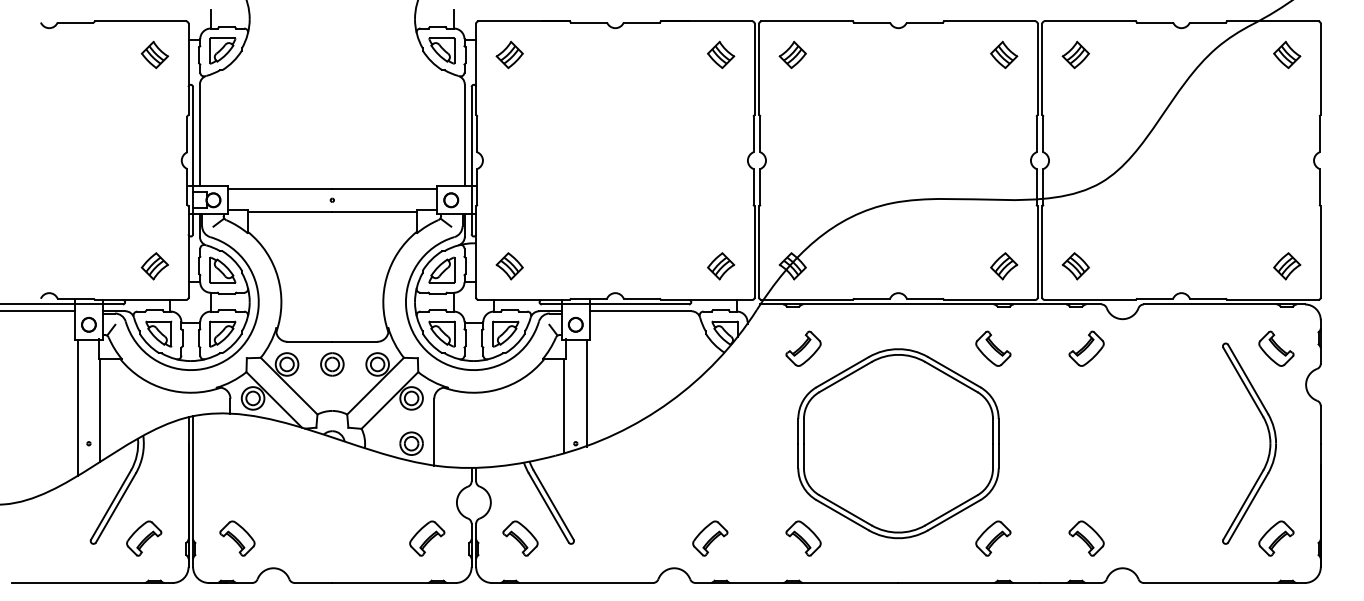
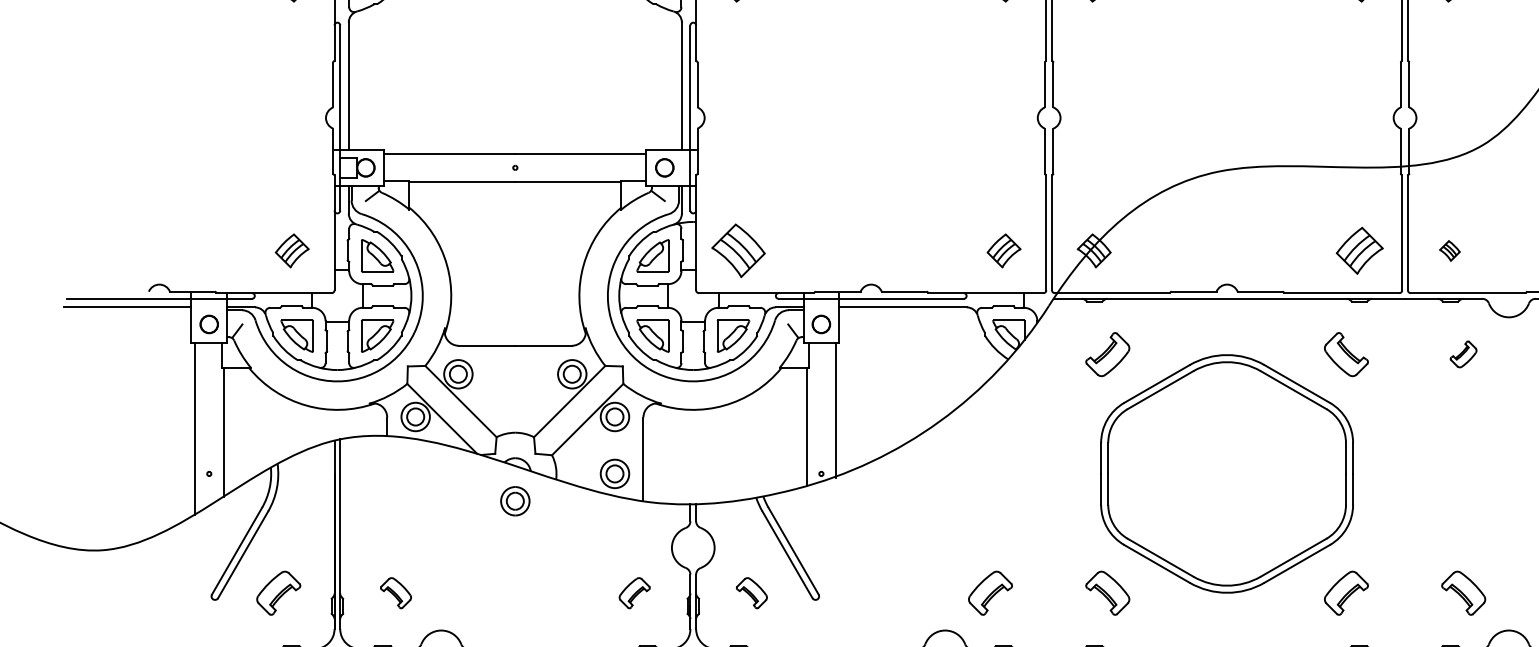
part: (509, 266) -> (738, 251), size x1.6
part: (1004, 266) -> (1360, 251), size x1.4
part: (1075, 266) -> (1449, 251), size x0.6
part: (1086, 348) -> (1463, 354), size x0.6
part: (332, 364) -> (515, 501), moved
part: (237, 538) -> (396, 593), size x0.7
part: (427, 538) -> (634, 593), size x0.7
part: (520, 538) -> (751, 593), size x0.7

